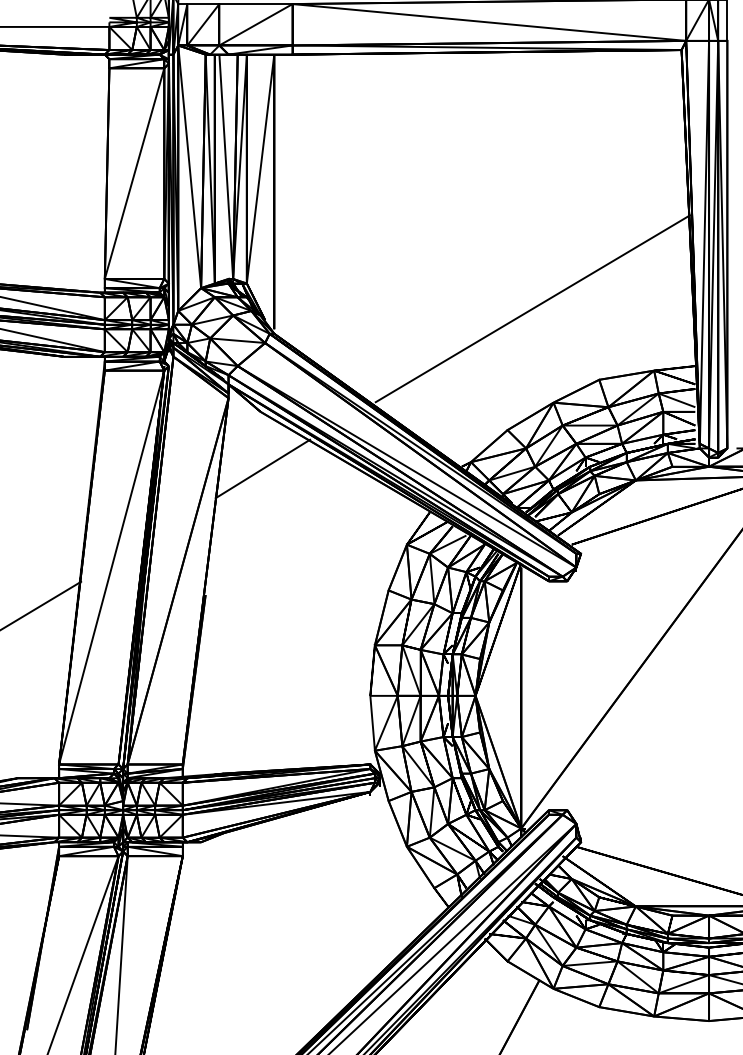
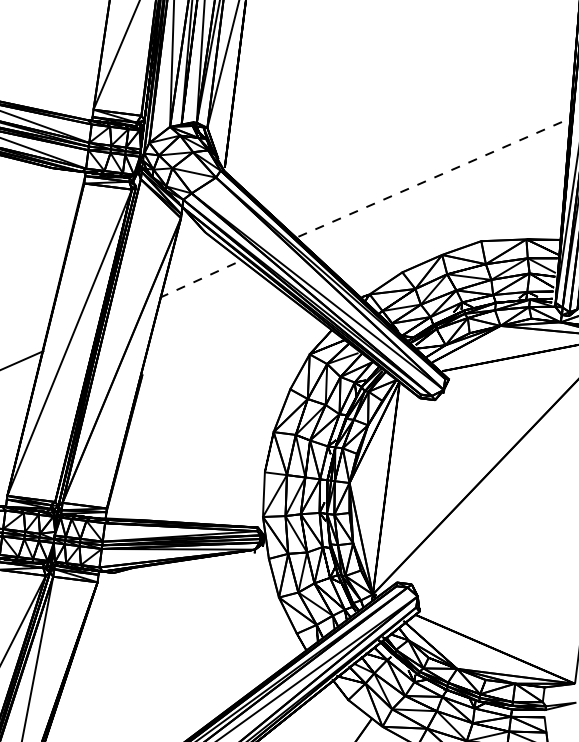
line: (532, 308) -> (434, 177), solid -> dashed
line: (263, 468) -> (201, 278), solid -> dashed

